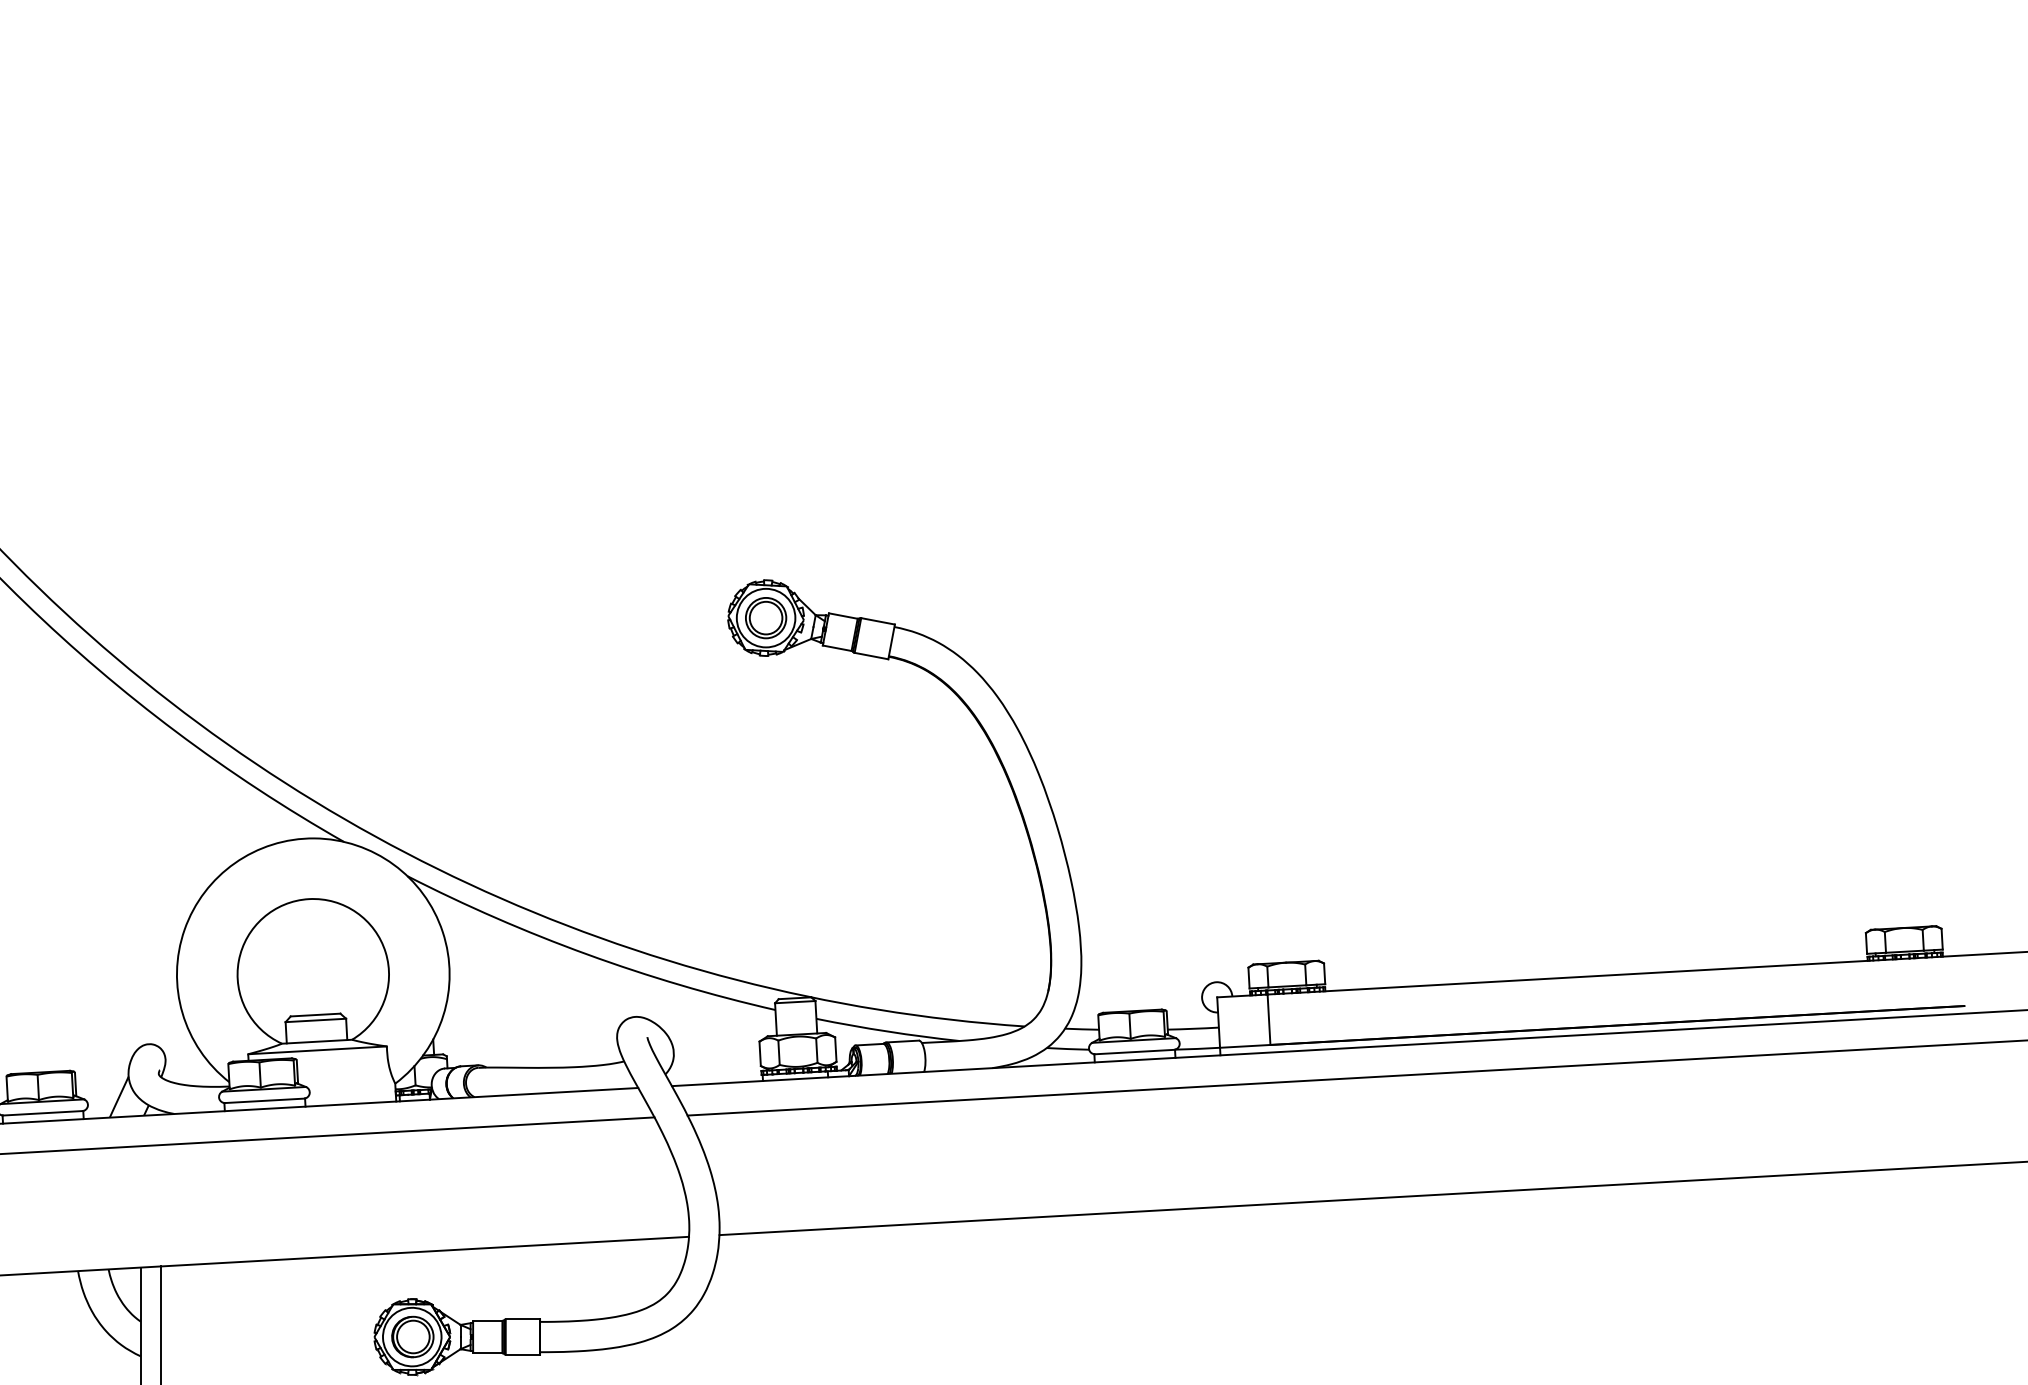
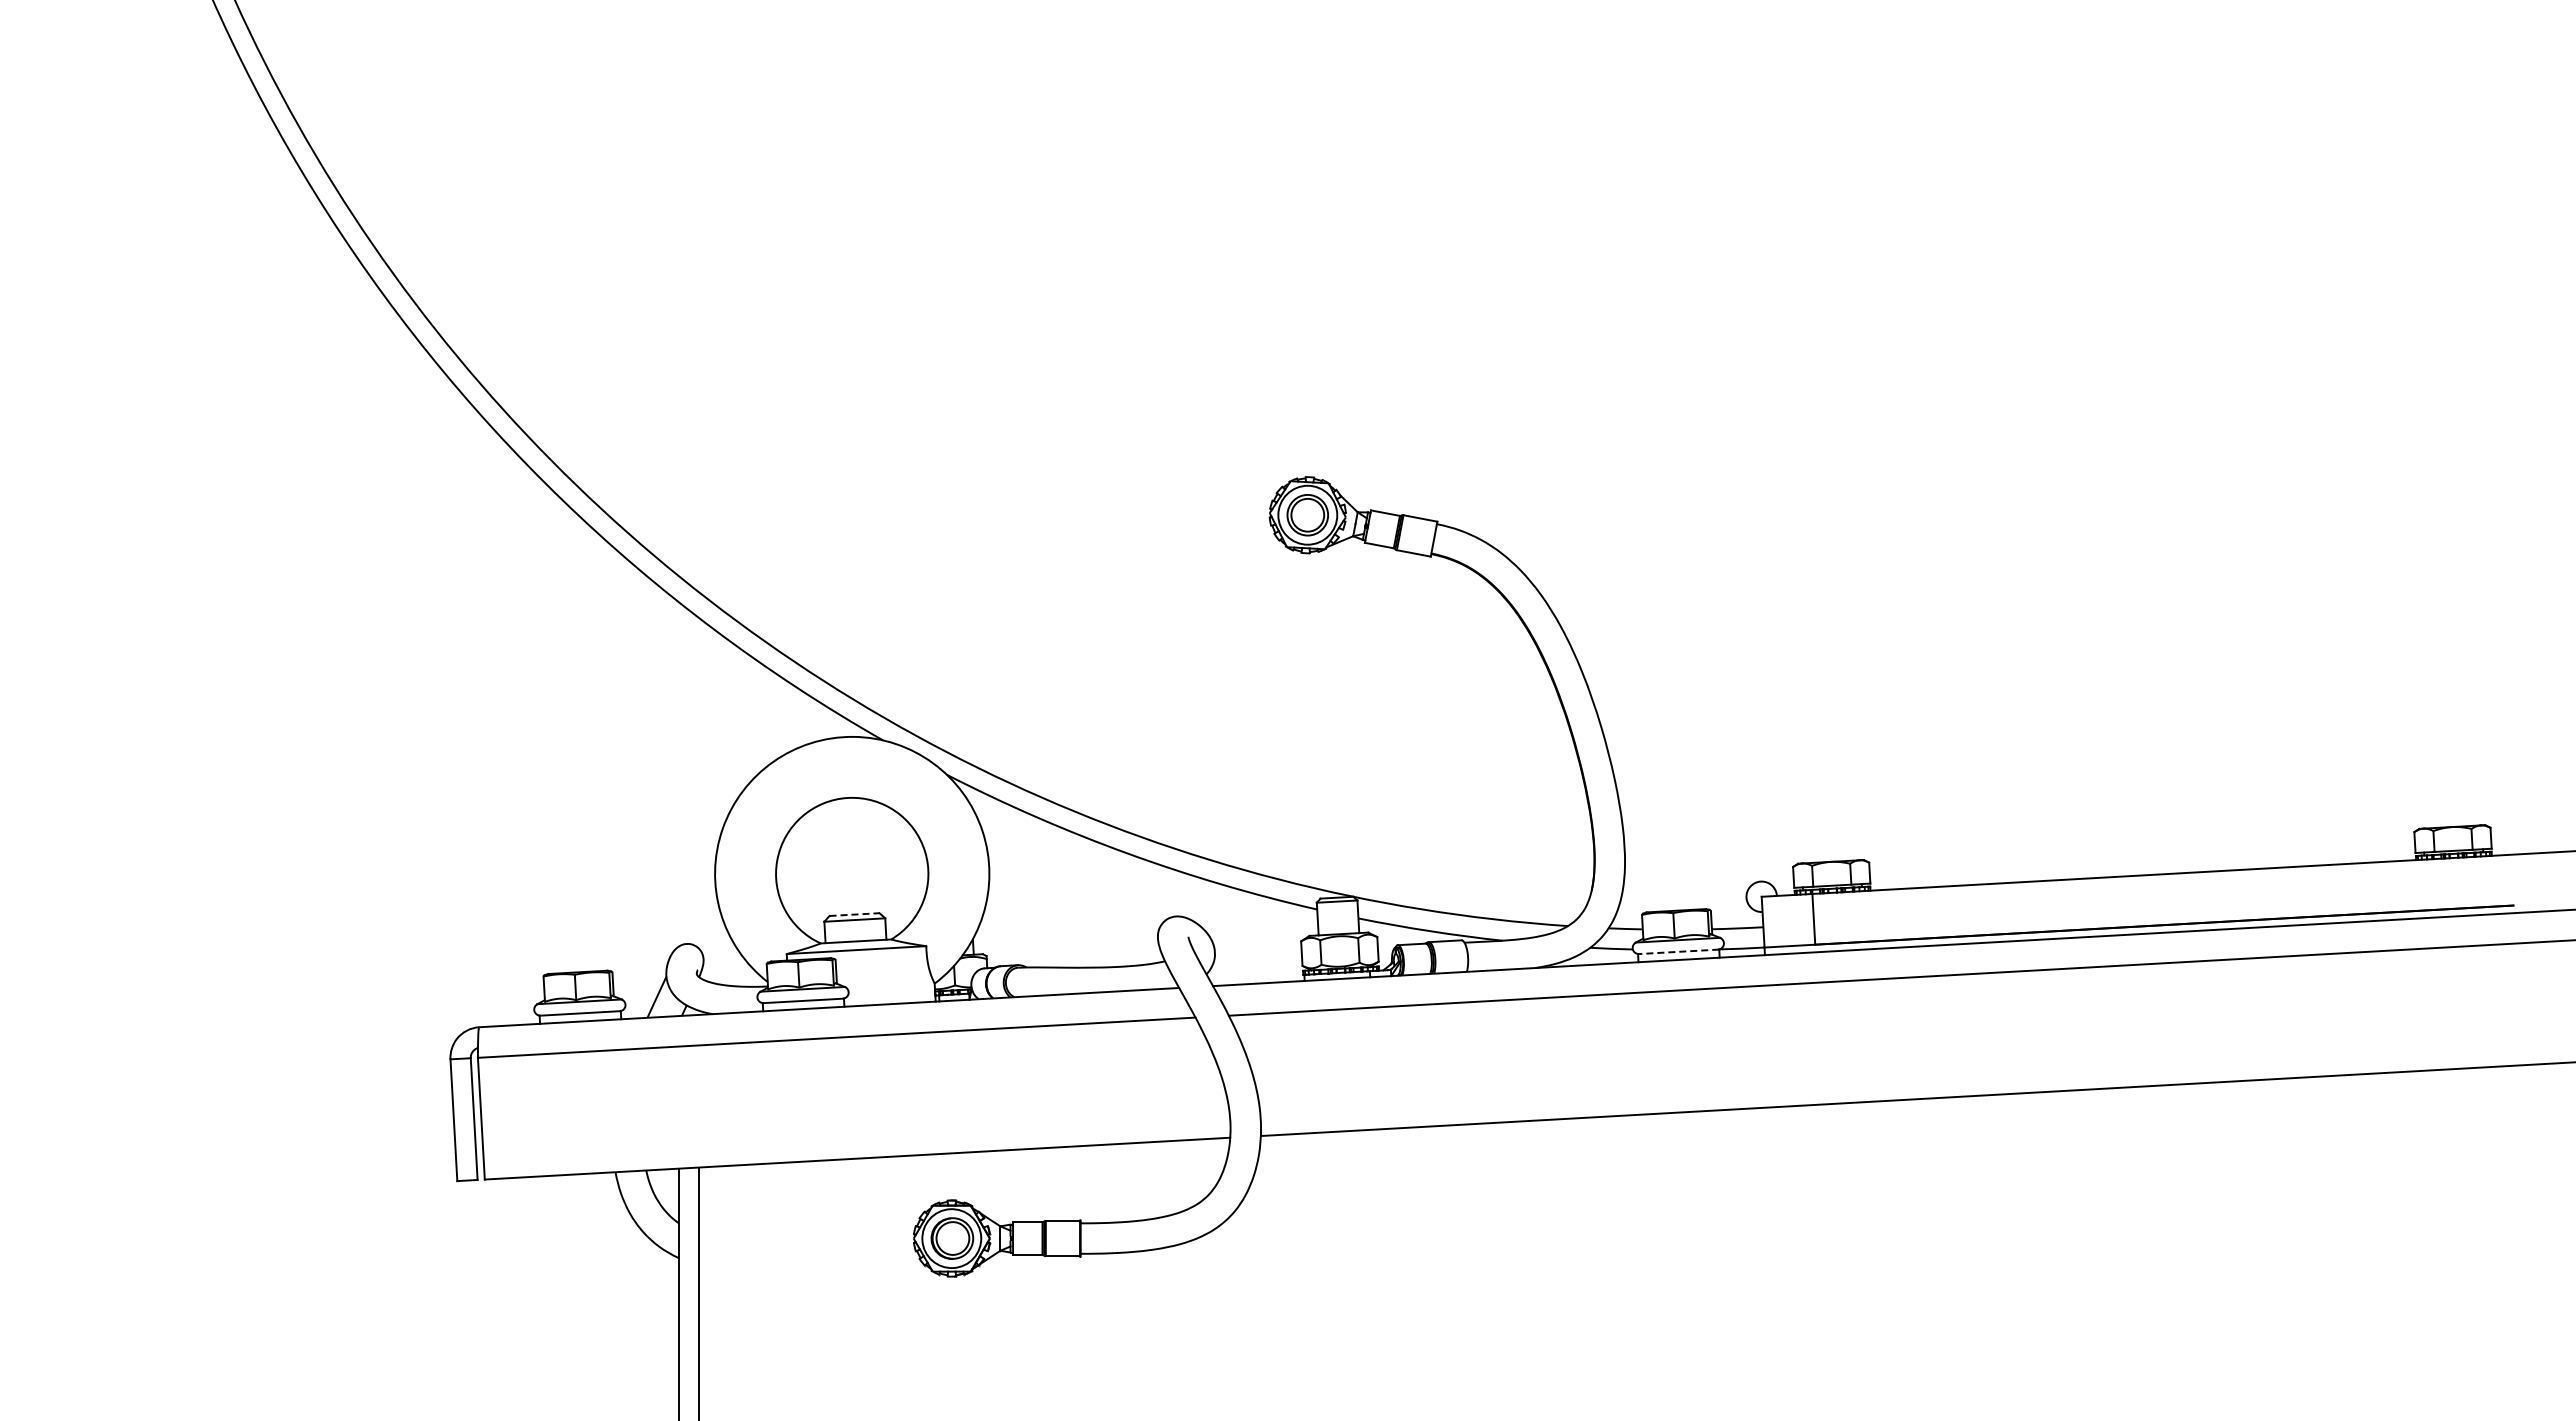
line: (316, 1014) -> (855, 914), solid -> dashed
line: (1134, 1051) -> (1678, 951), solid -> dashed

